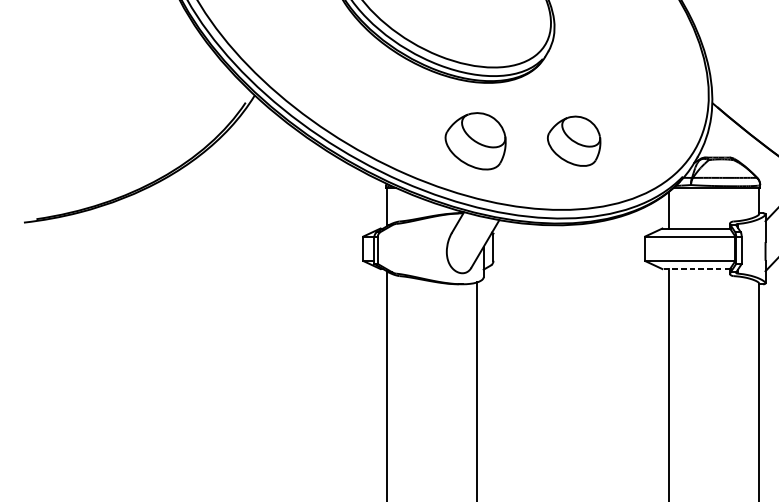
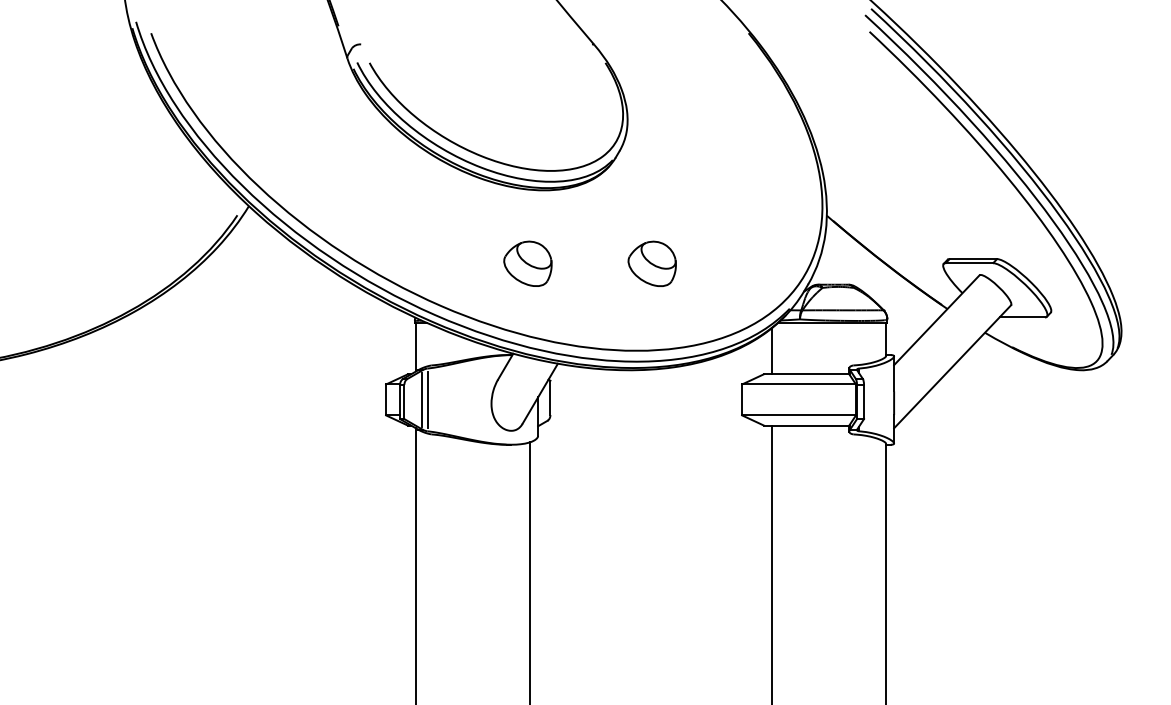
part: (475, 140) -> (527, 263), size x0.62
part: (573, 140) -> (651, 263), size x0.71
line: (392, 248) -> (422, 399), added
line: (396, 248) -> (427, 399), added
line: (696, 269) -> (806, 425), dashed -> solid

